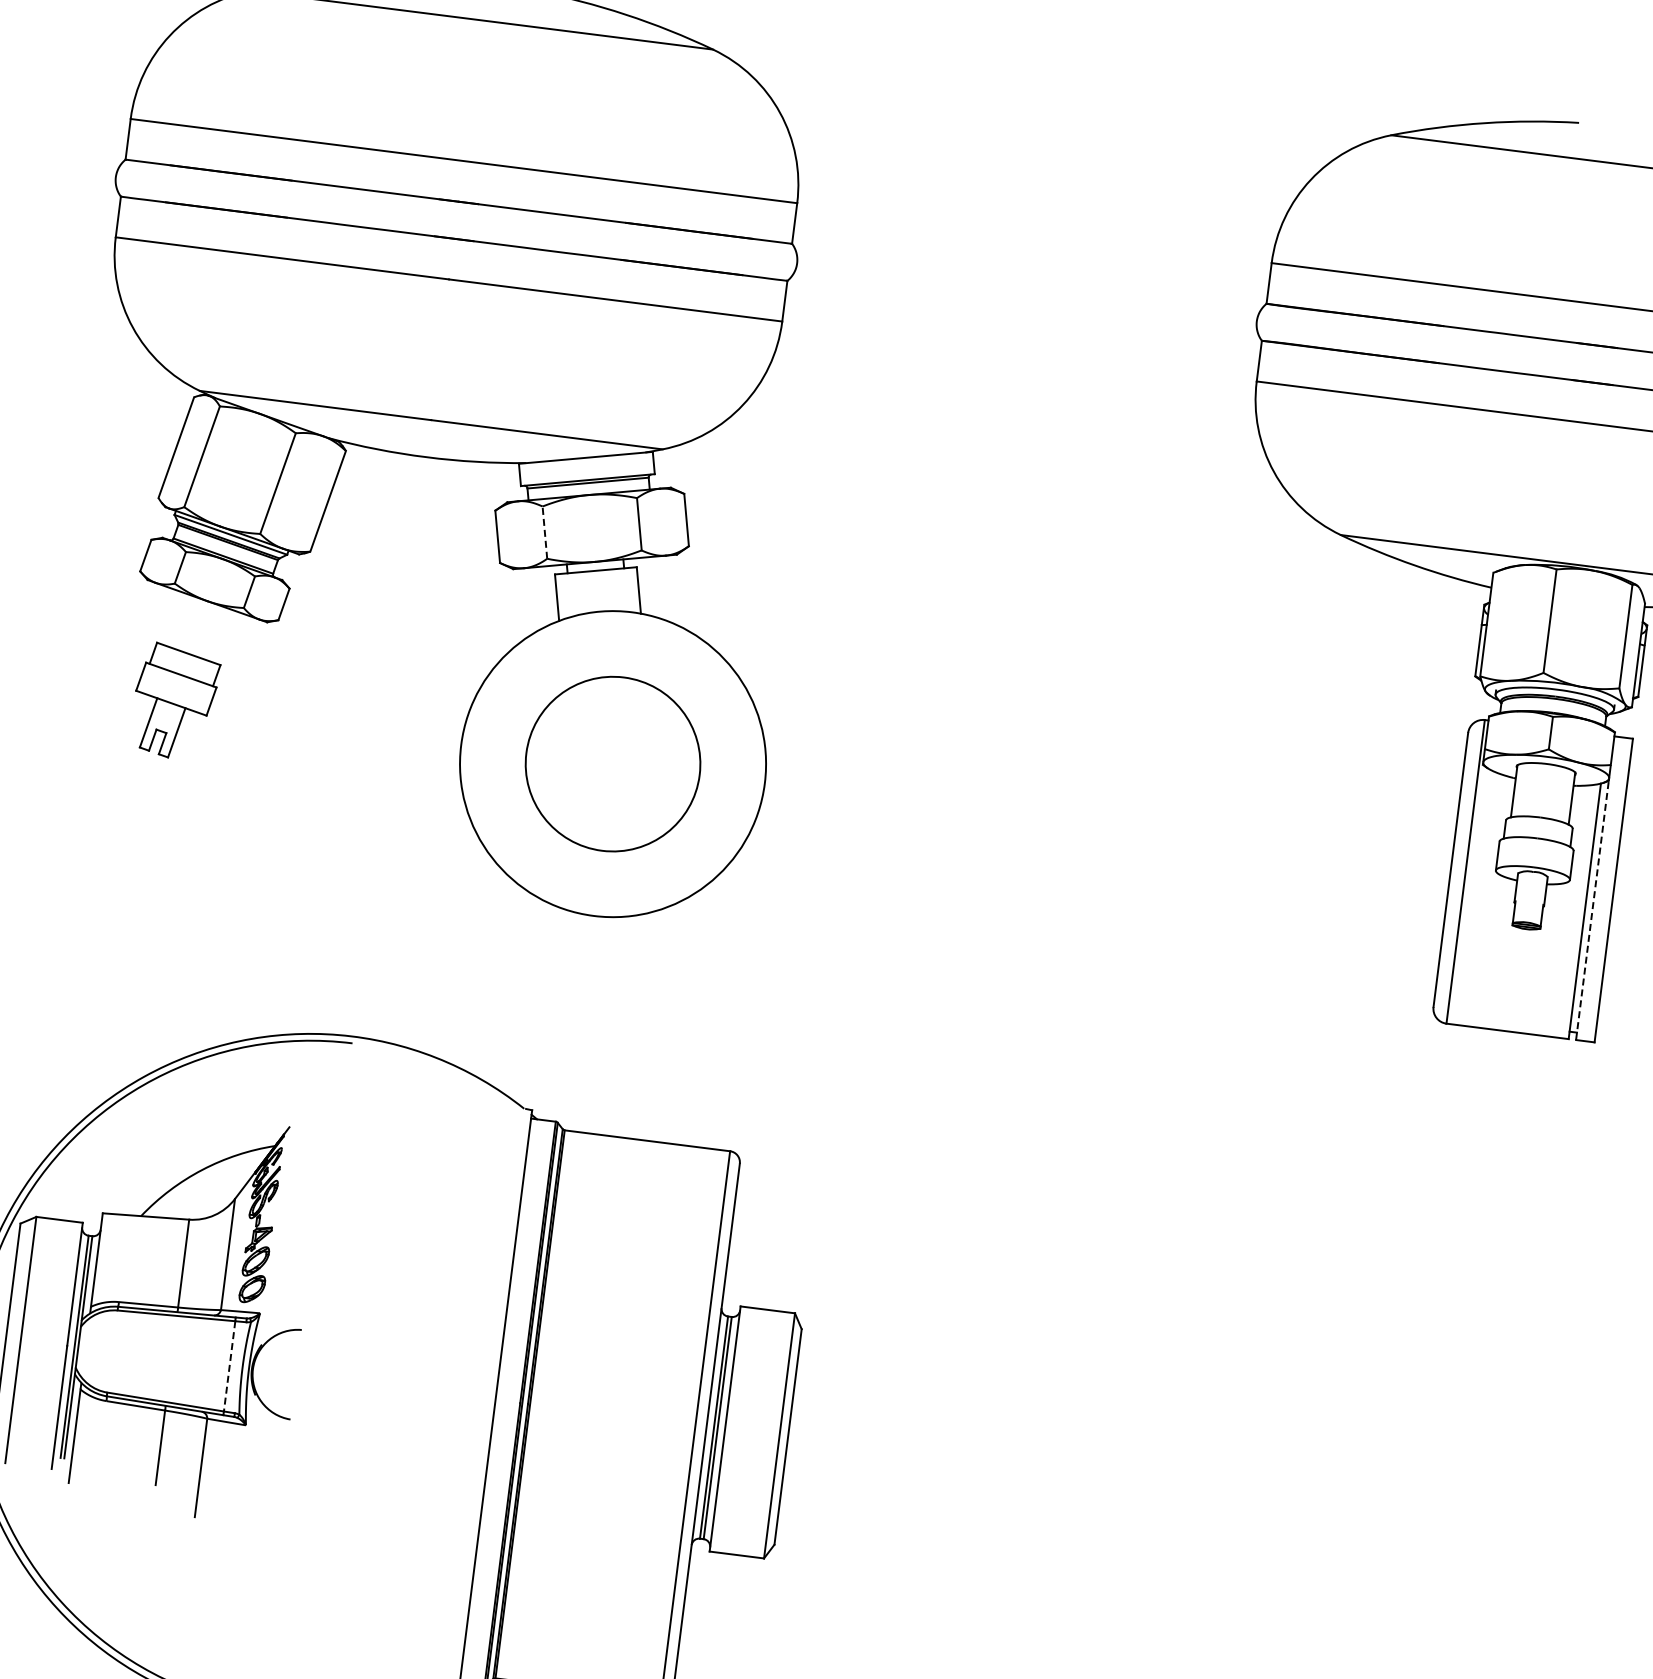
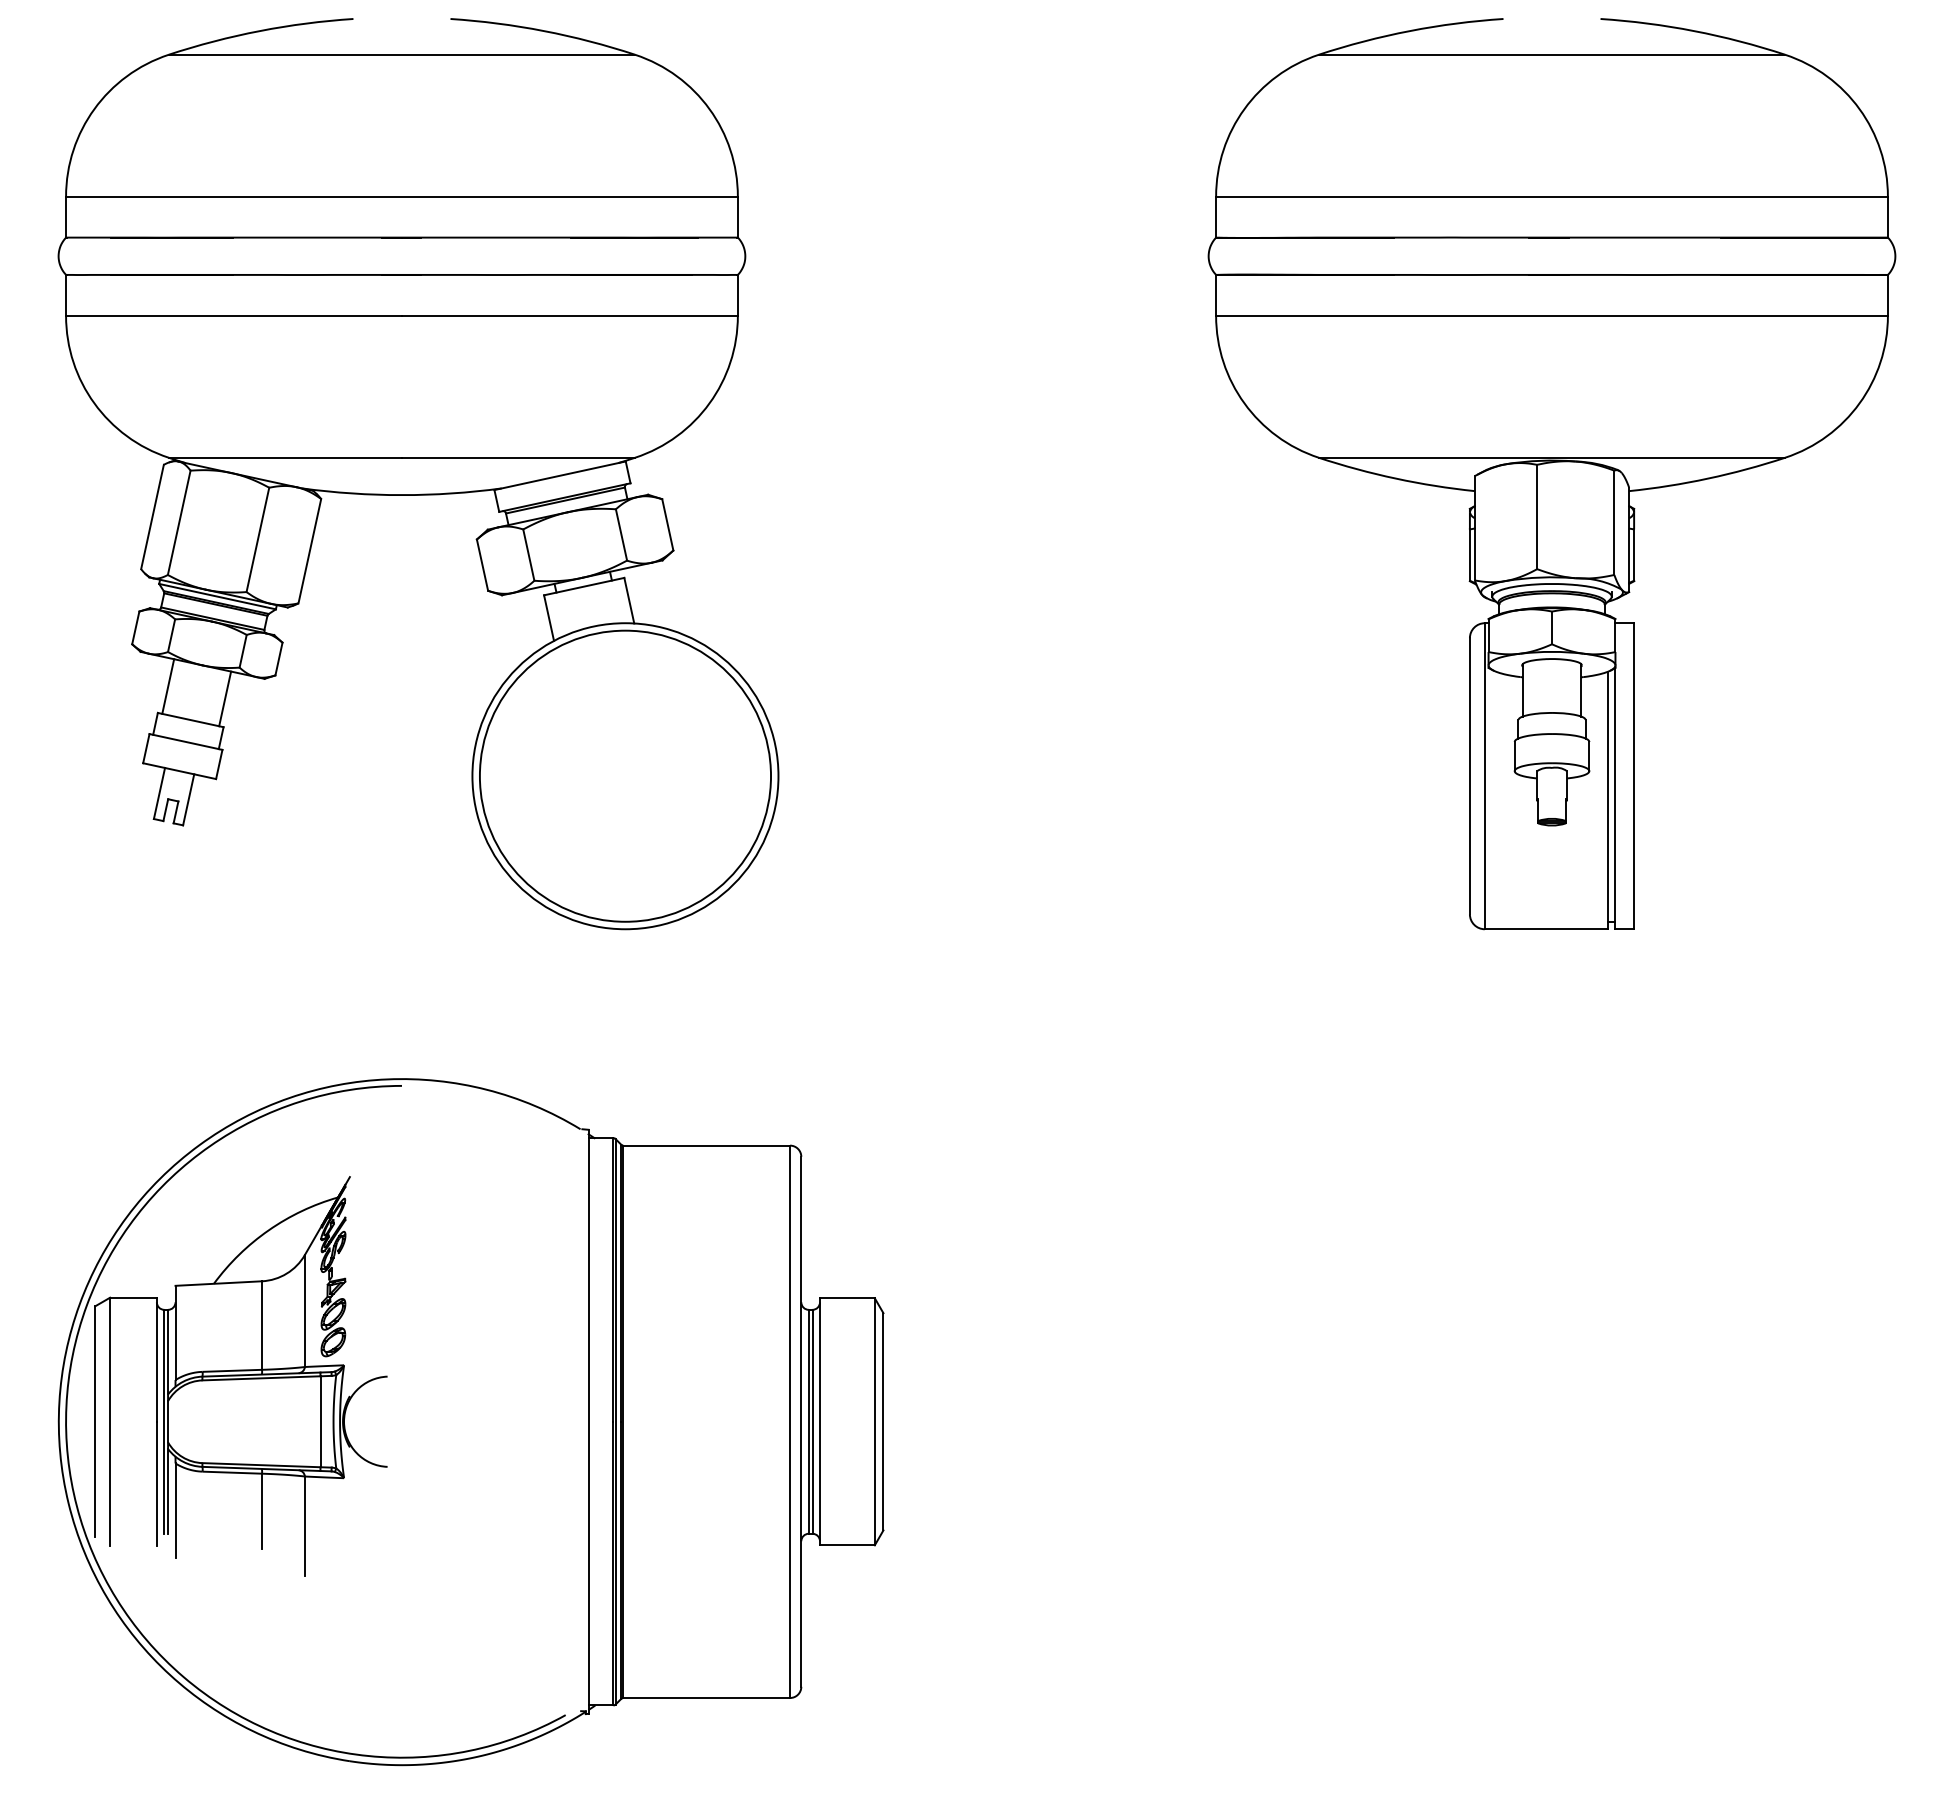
line: (544, 532) -> (528, 554), dashed -> solid
line: (170, 617) -> (168, 686), added
line: (225, 636) -> (225, 698), added
circle: (613, 763) -> (625, 775), size x1.67
line: (1592, 910) -> (1615, 798), dashed -> solid
line: (229, 1367) -> (320, 1422), dashed -> solid

